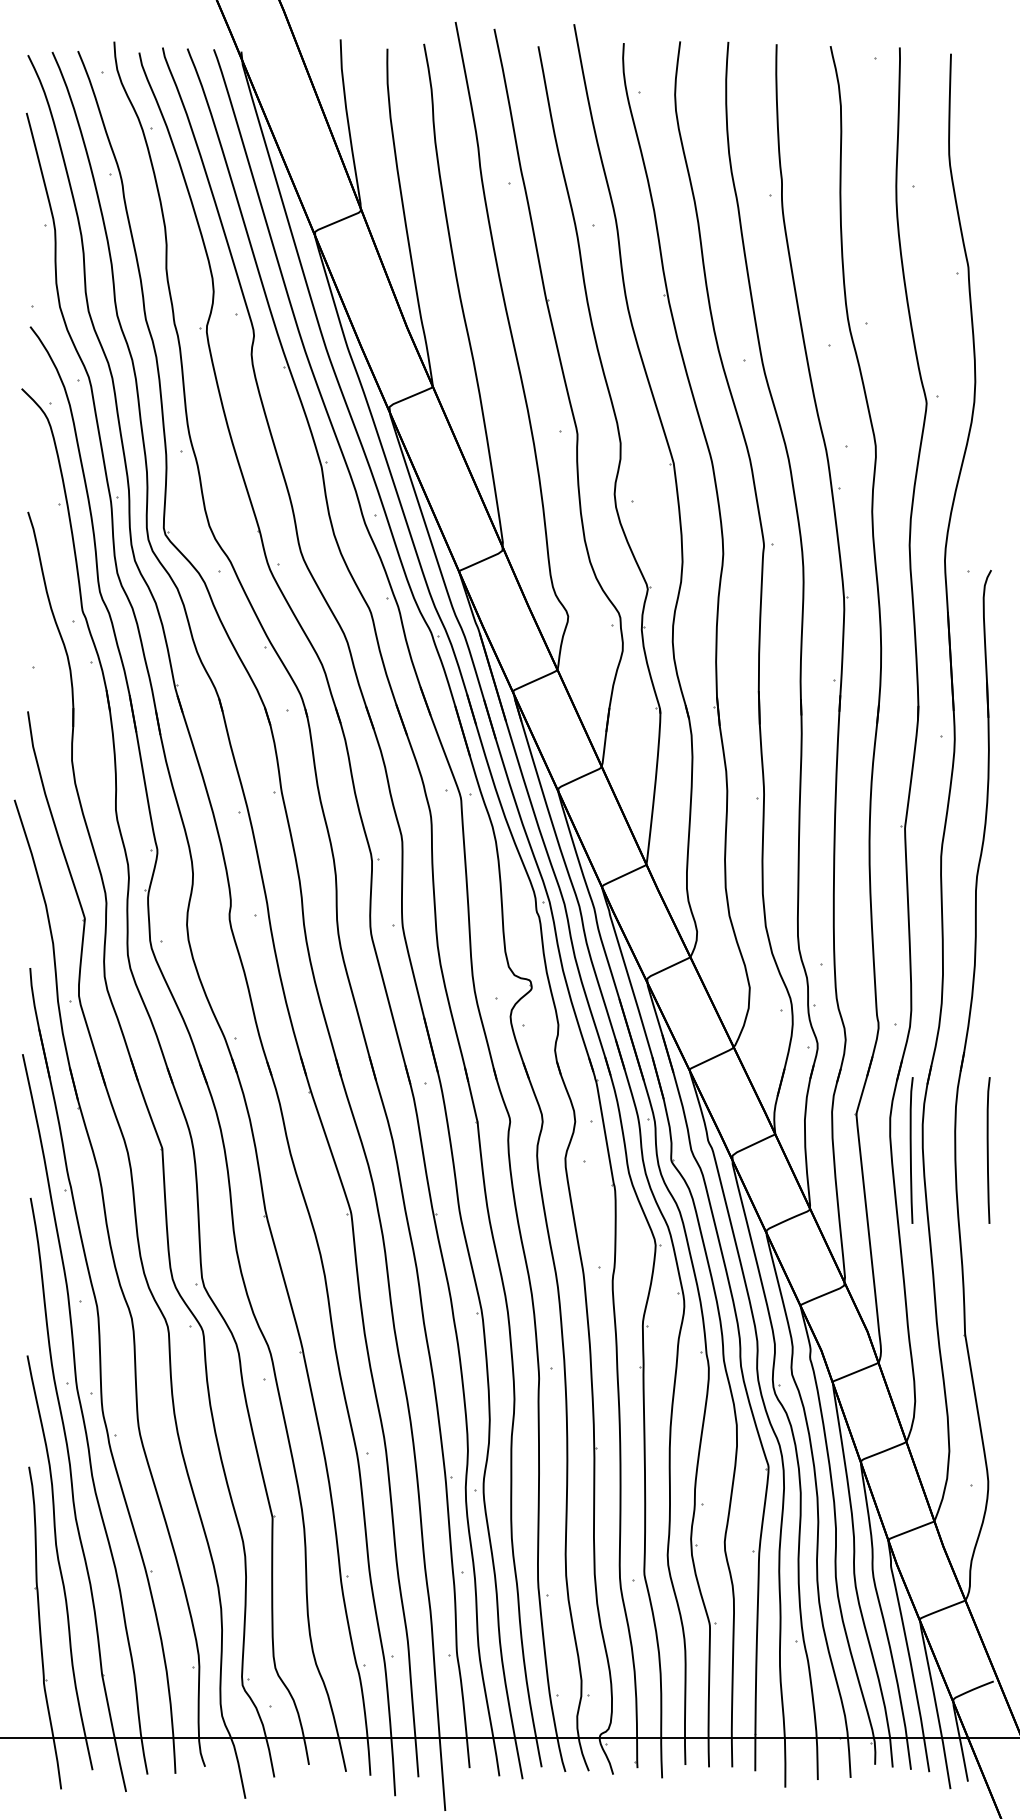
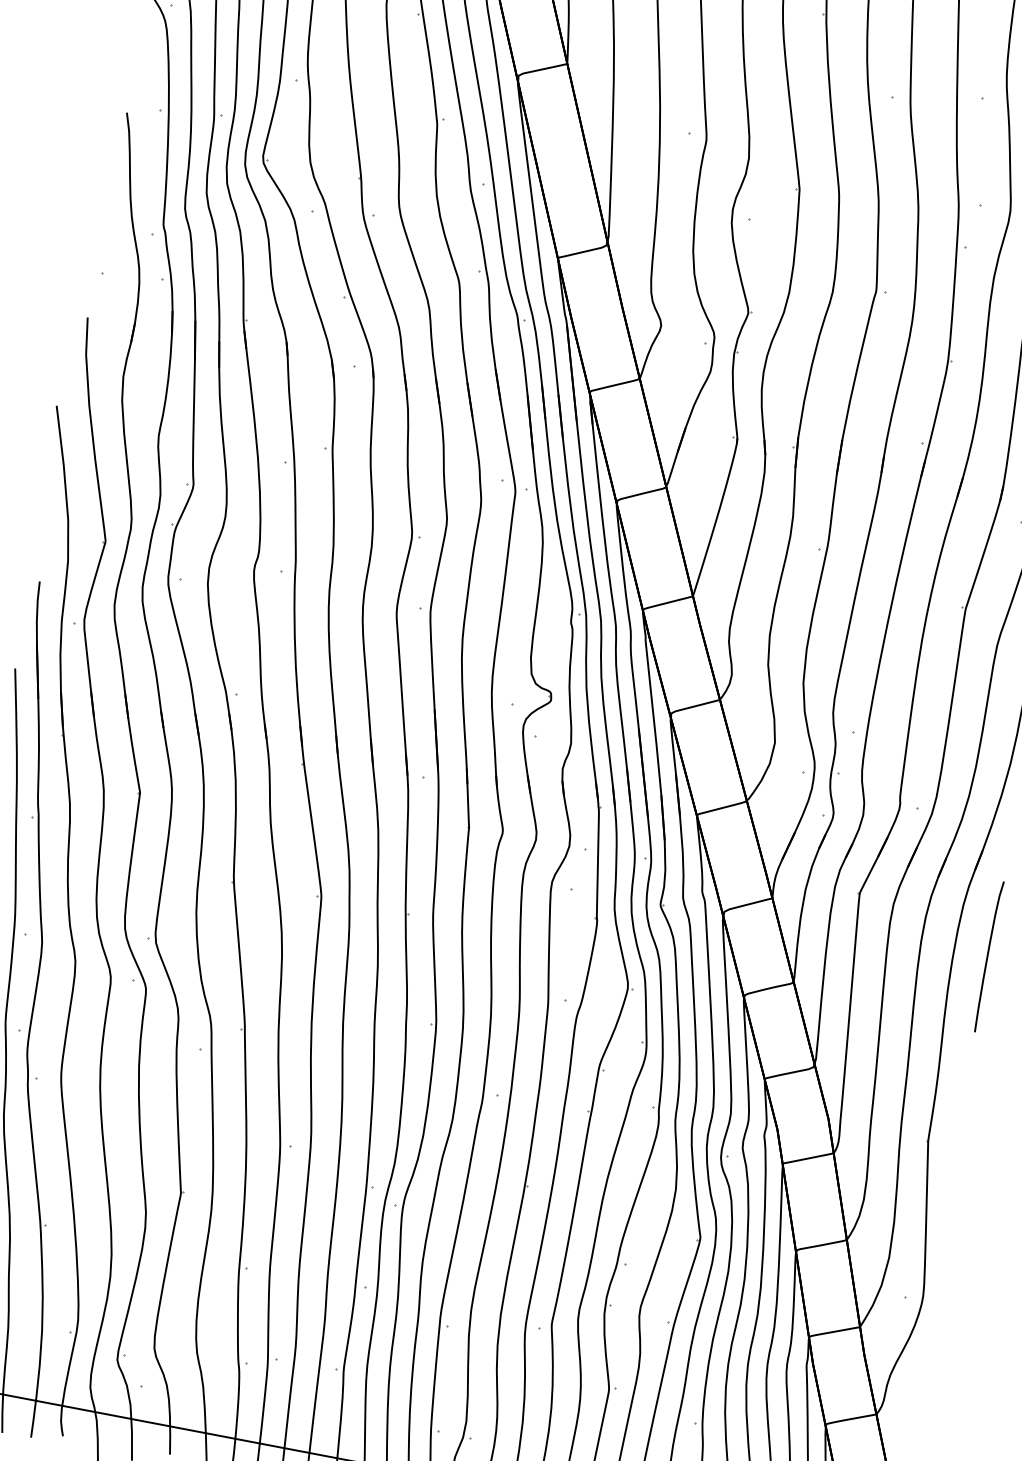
curve: (911, 1150) -> (909, 941), removed

